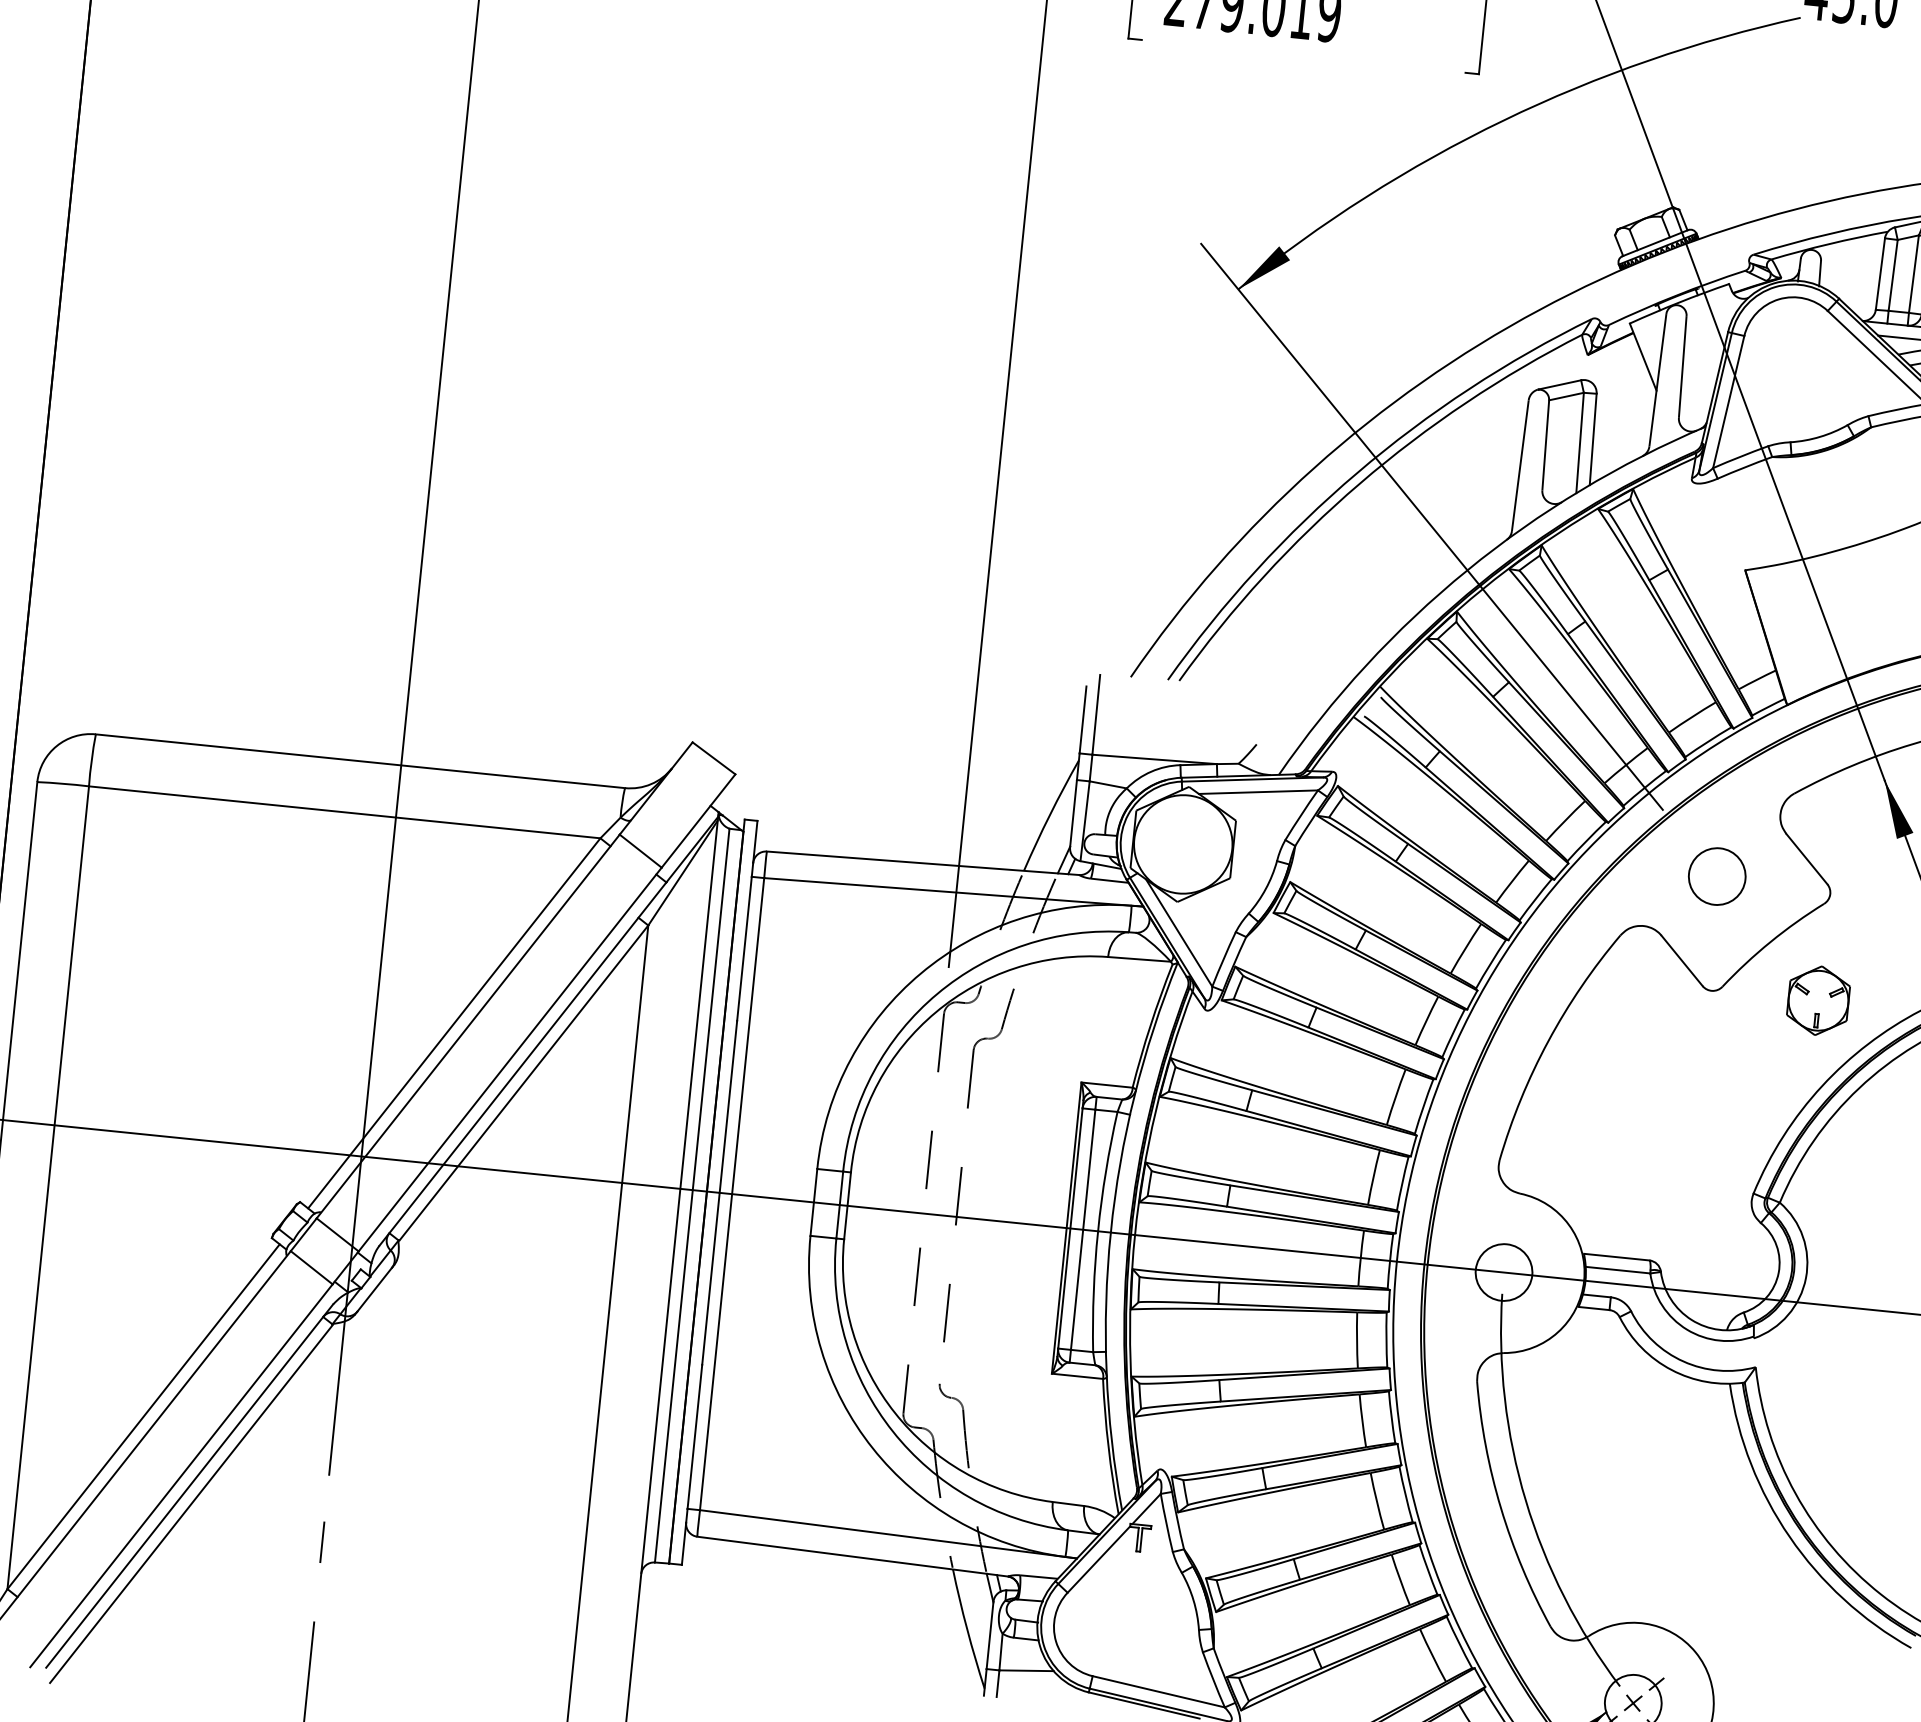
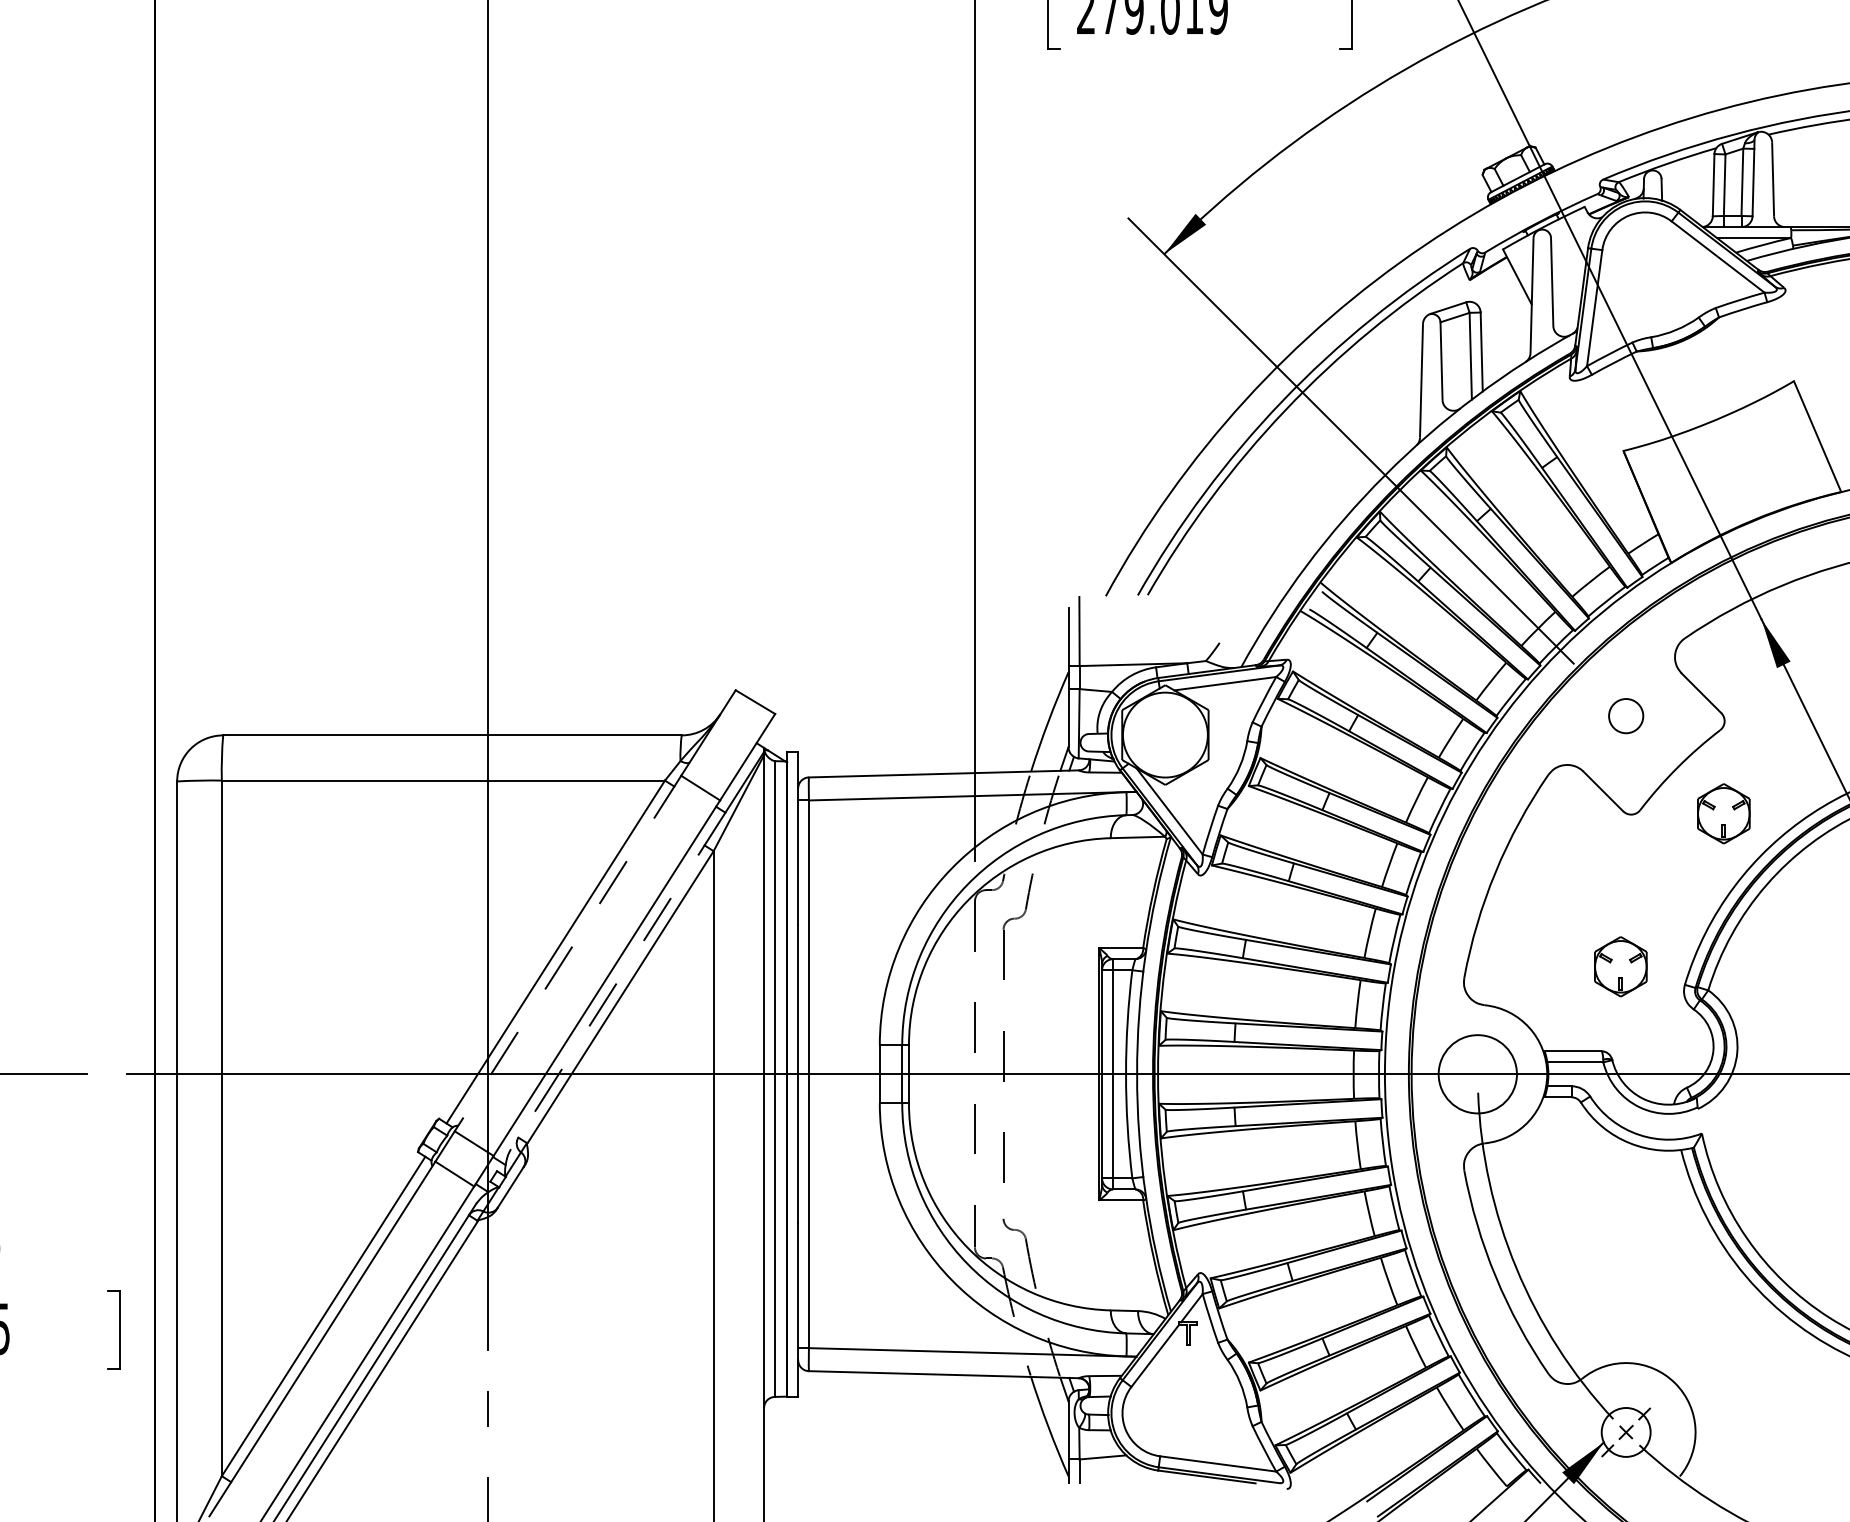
circle: (1716, 875) -> (1625, 715), size x0.7
line: (468, 1026) -> (568, 953), solid -> dashed
line: (523, 1063) -> (618, 980), solid -> dashed
part: (1681, 1164) -> (1620, 966), added
circle: (1503, 1271) -> (1477, 1073), size x1.6

